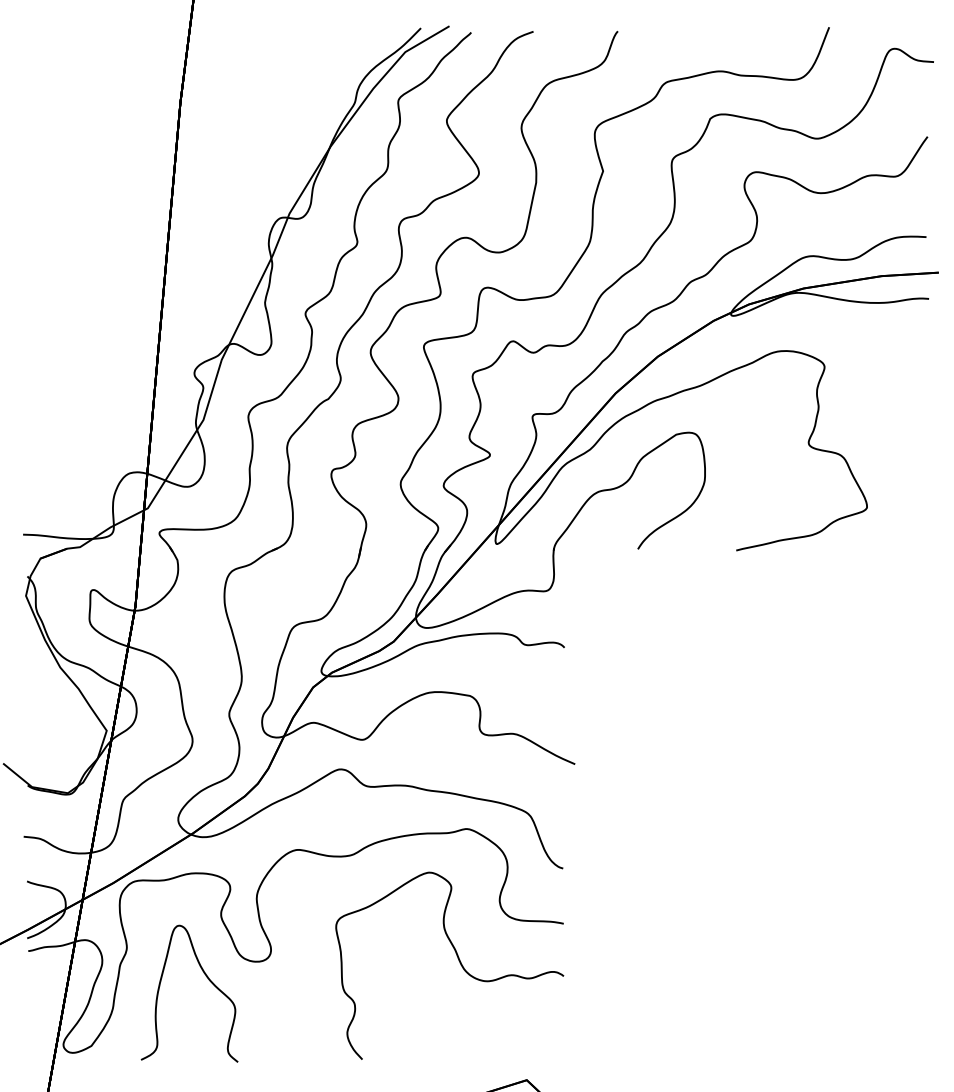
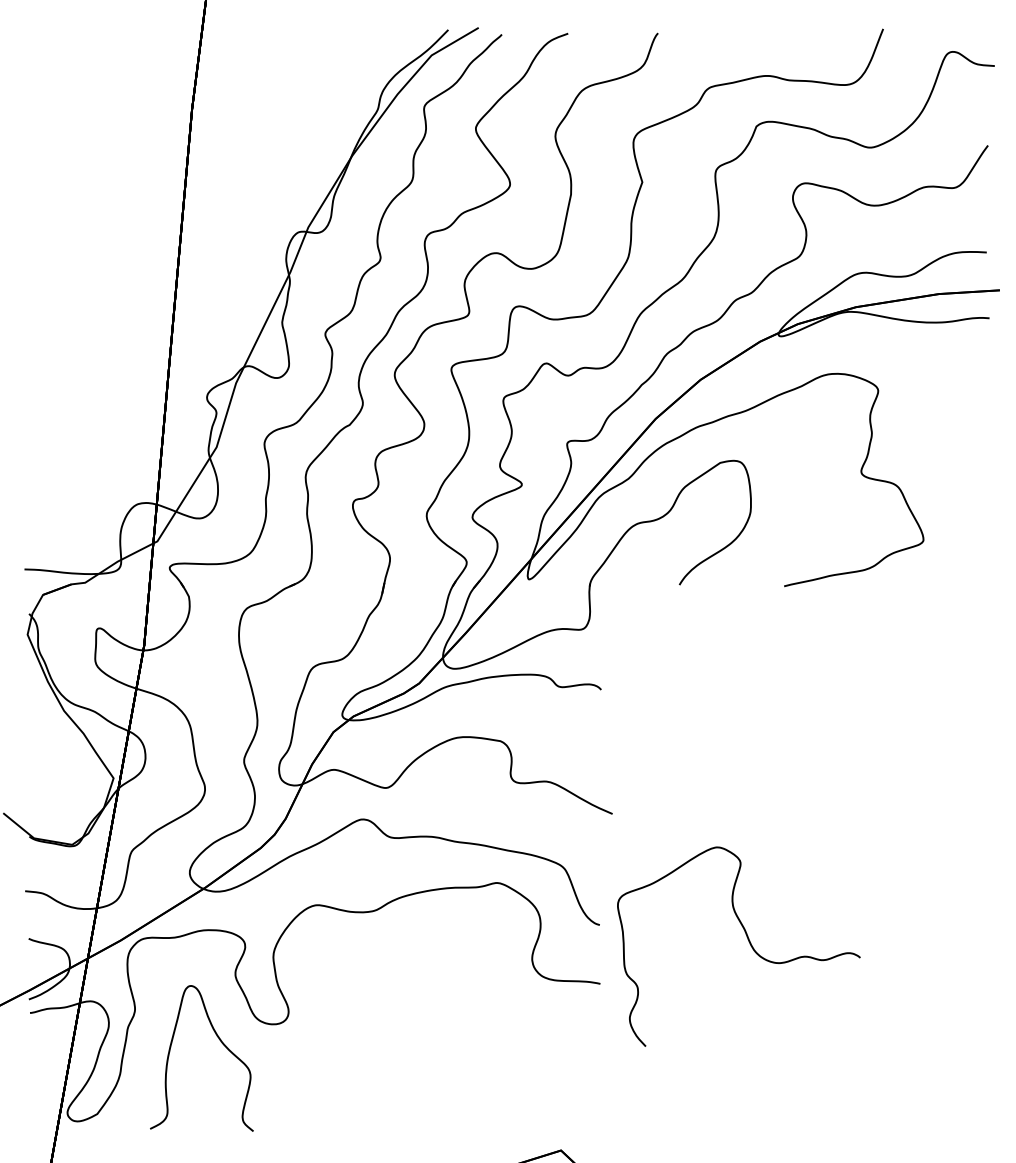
curve: (459, 963) -> (749, 944), moved

